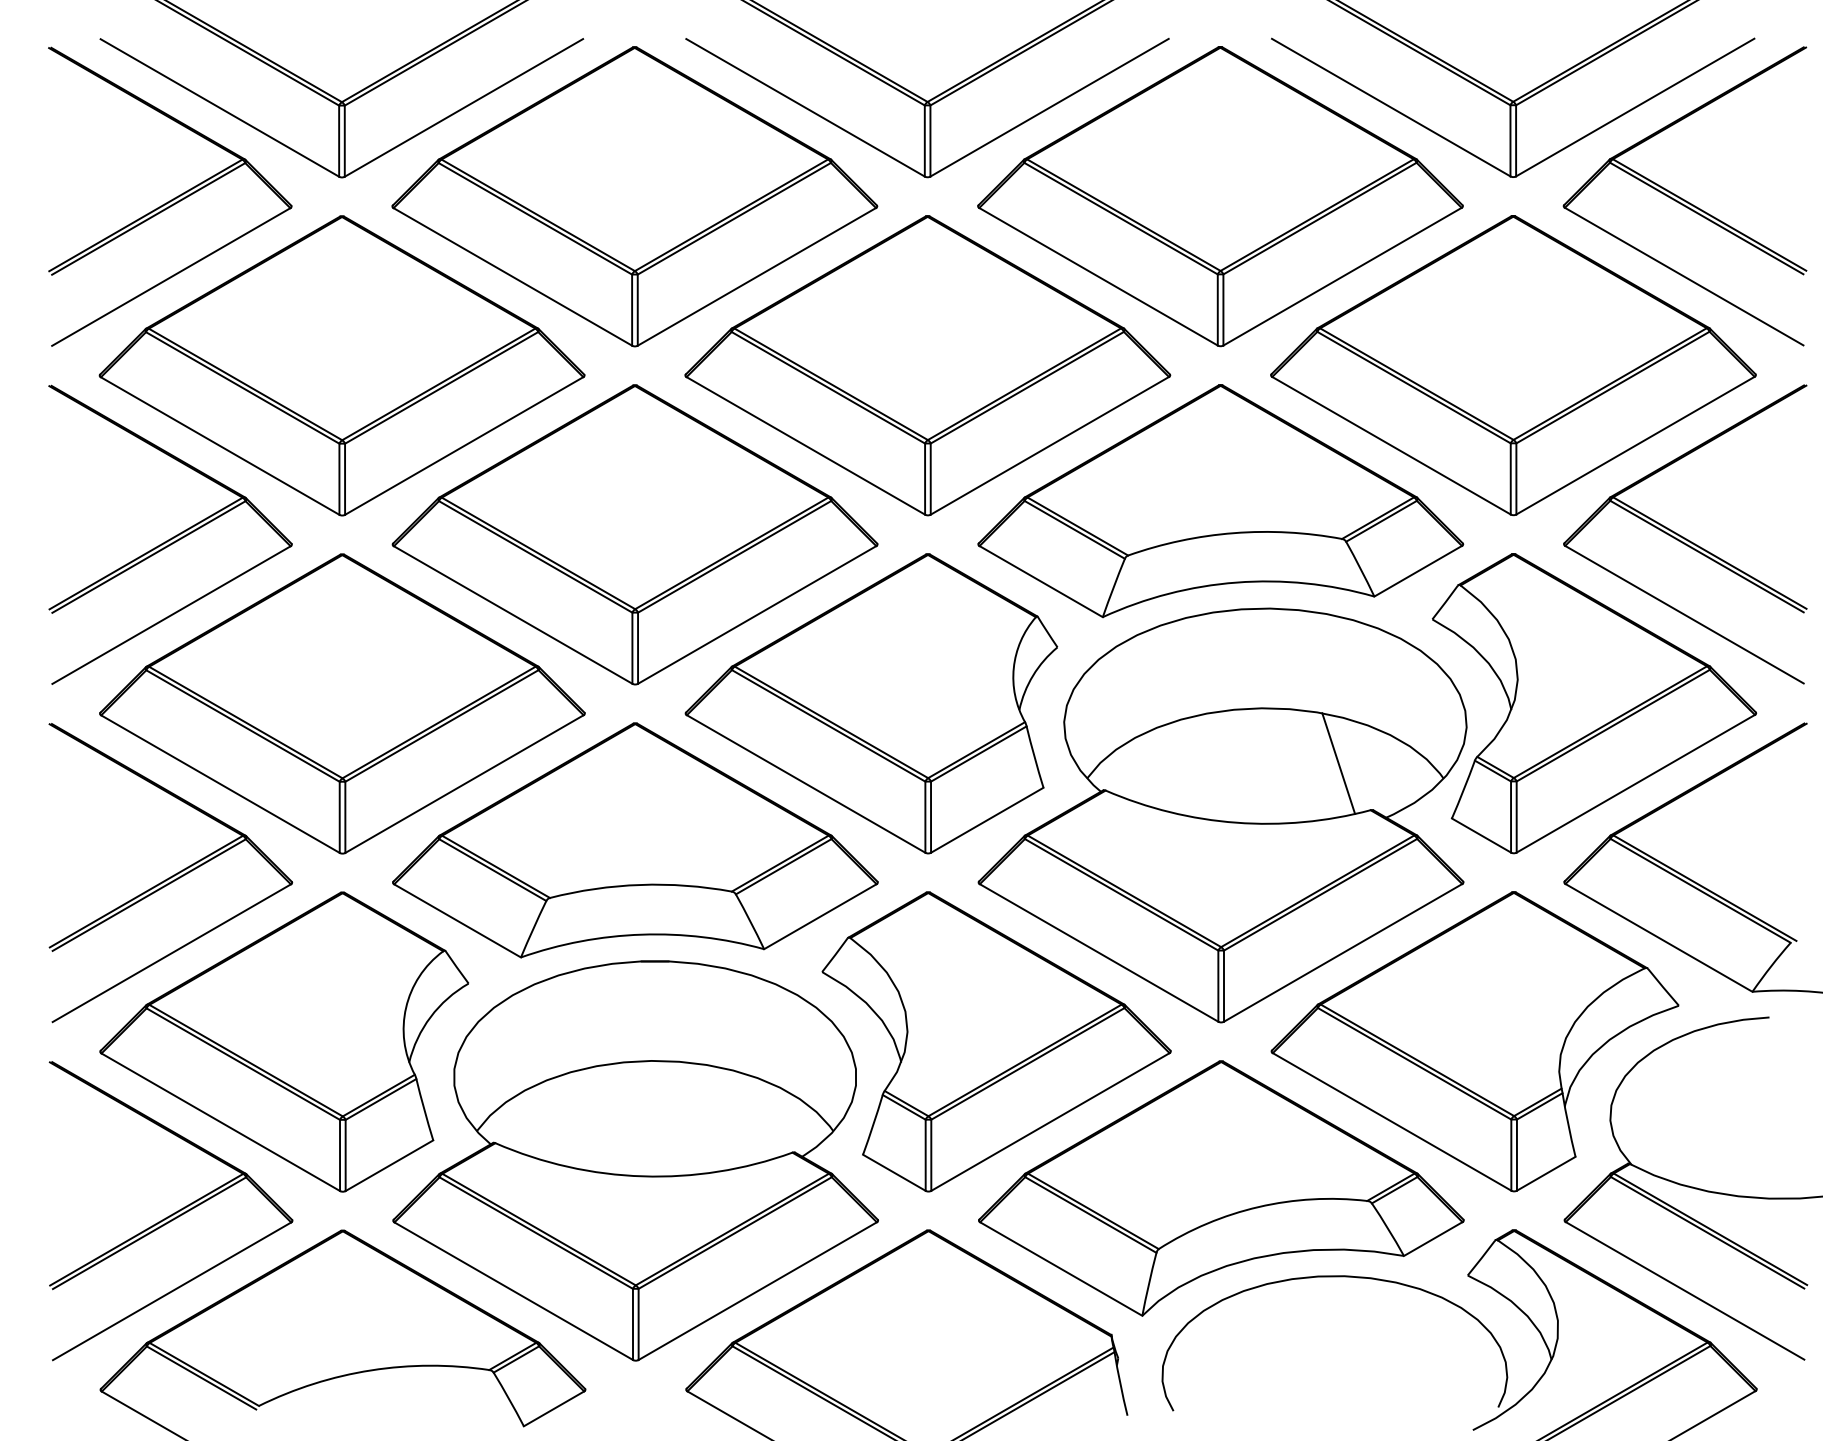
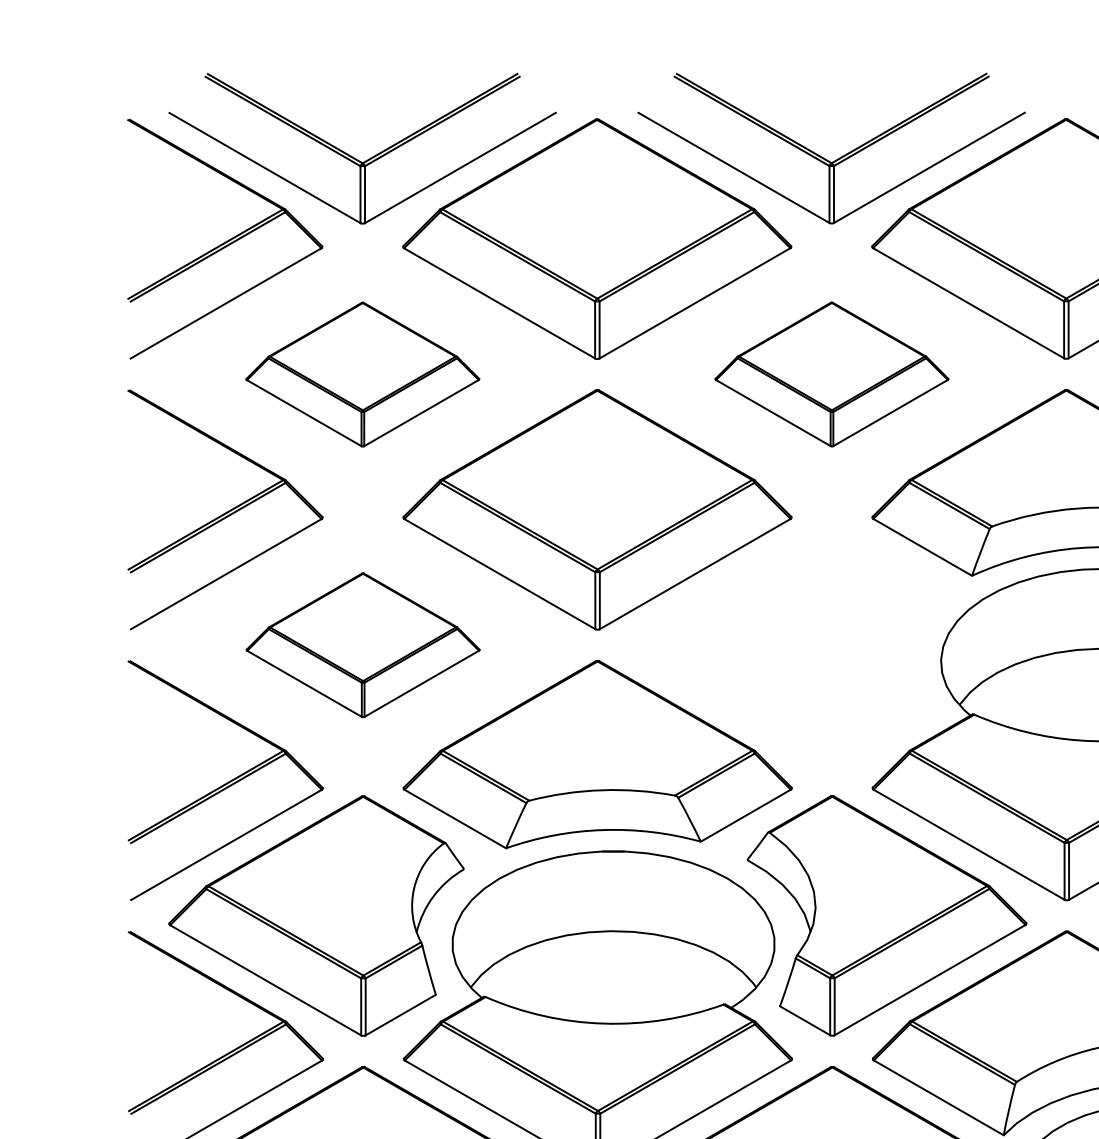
part: (341, 365) -> (362, 374), size x0.6
part: (927, 365) -> (831, 374), size x0.6
part: (342, 703) -> (363, 644), size x0.6
part: (871, 703) -> (786, 644), removed

